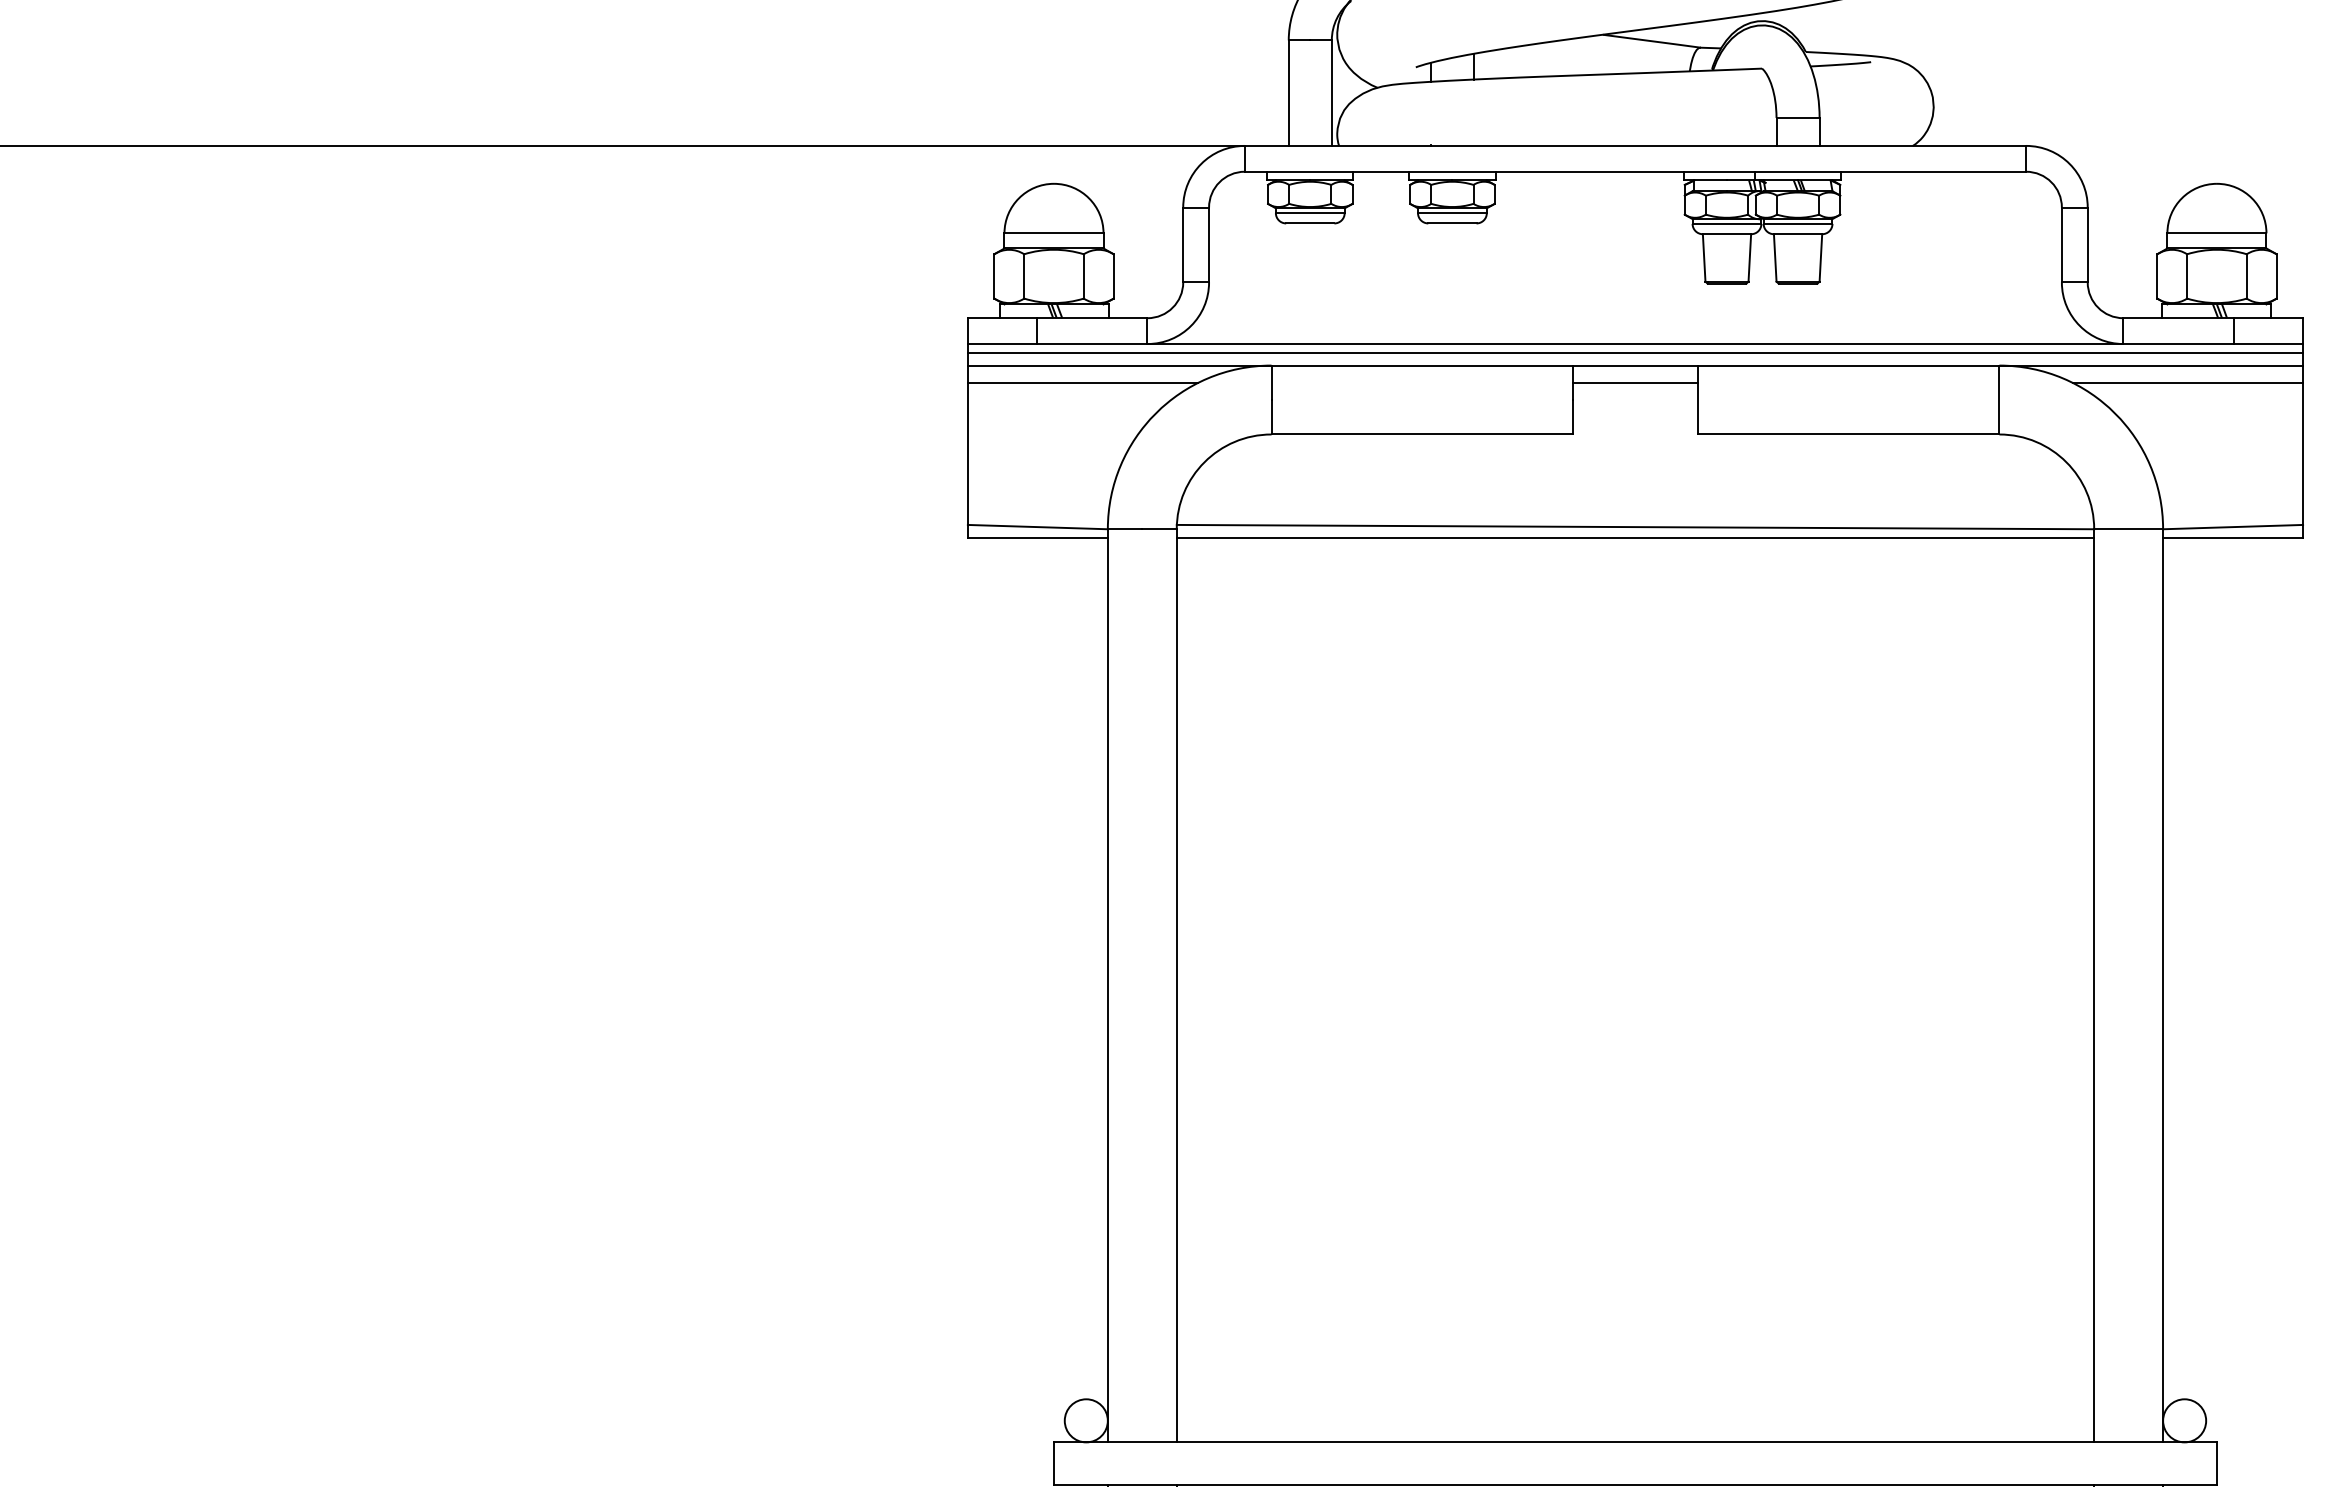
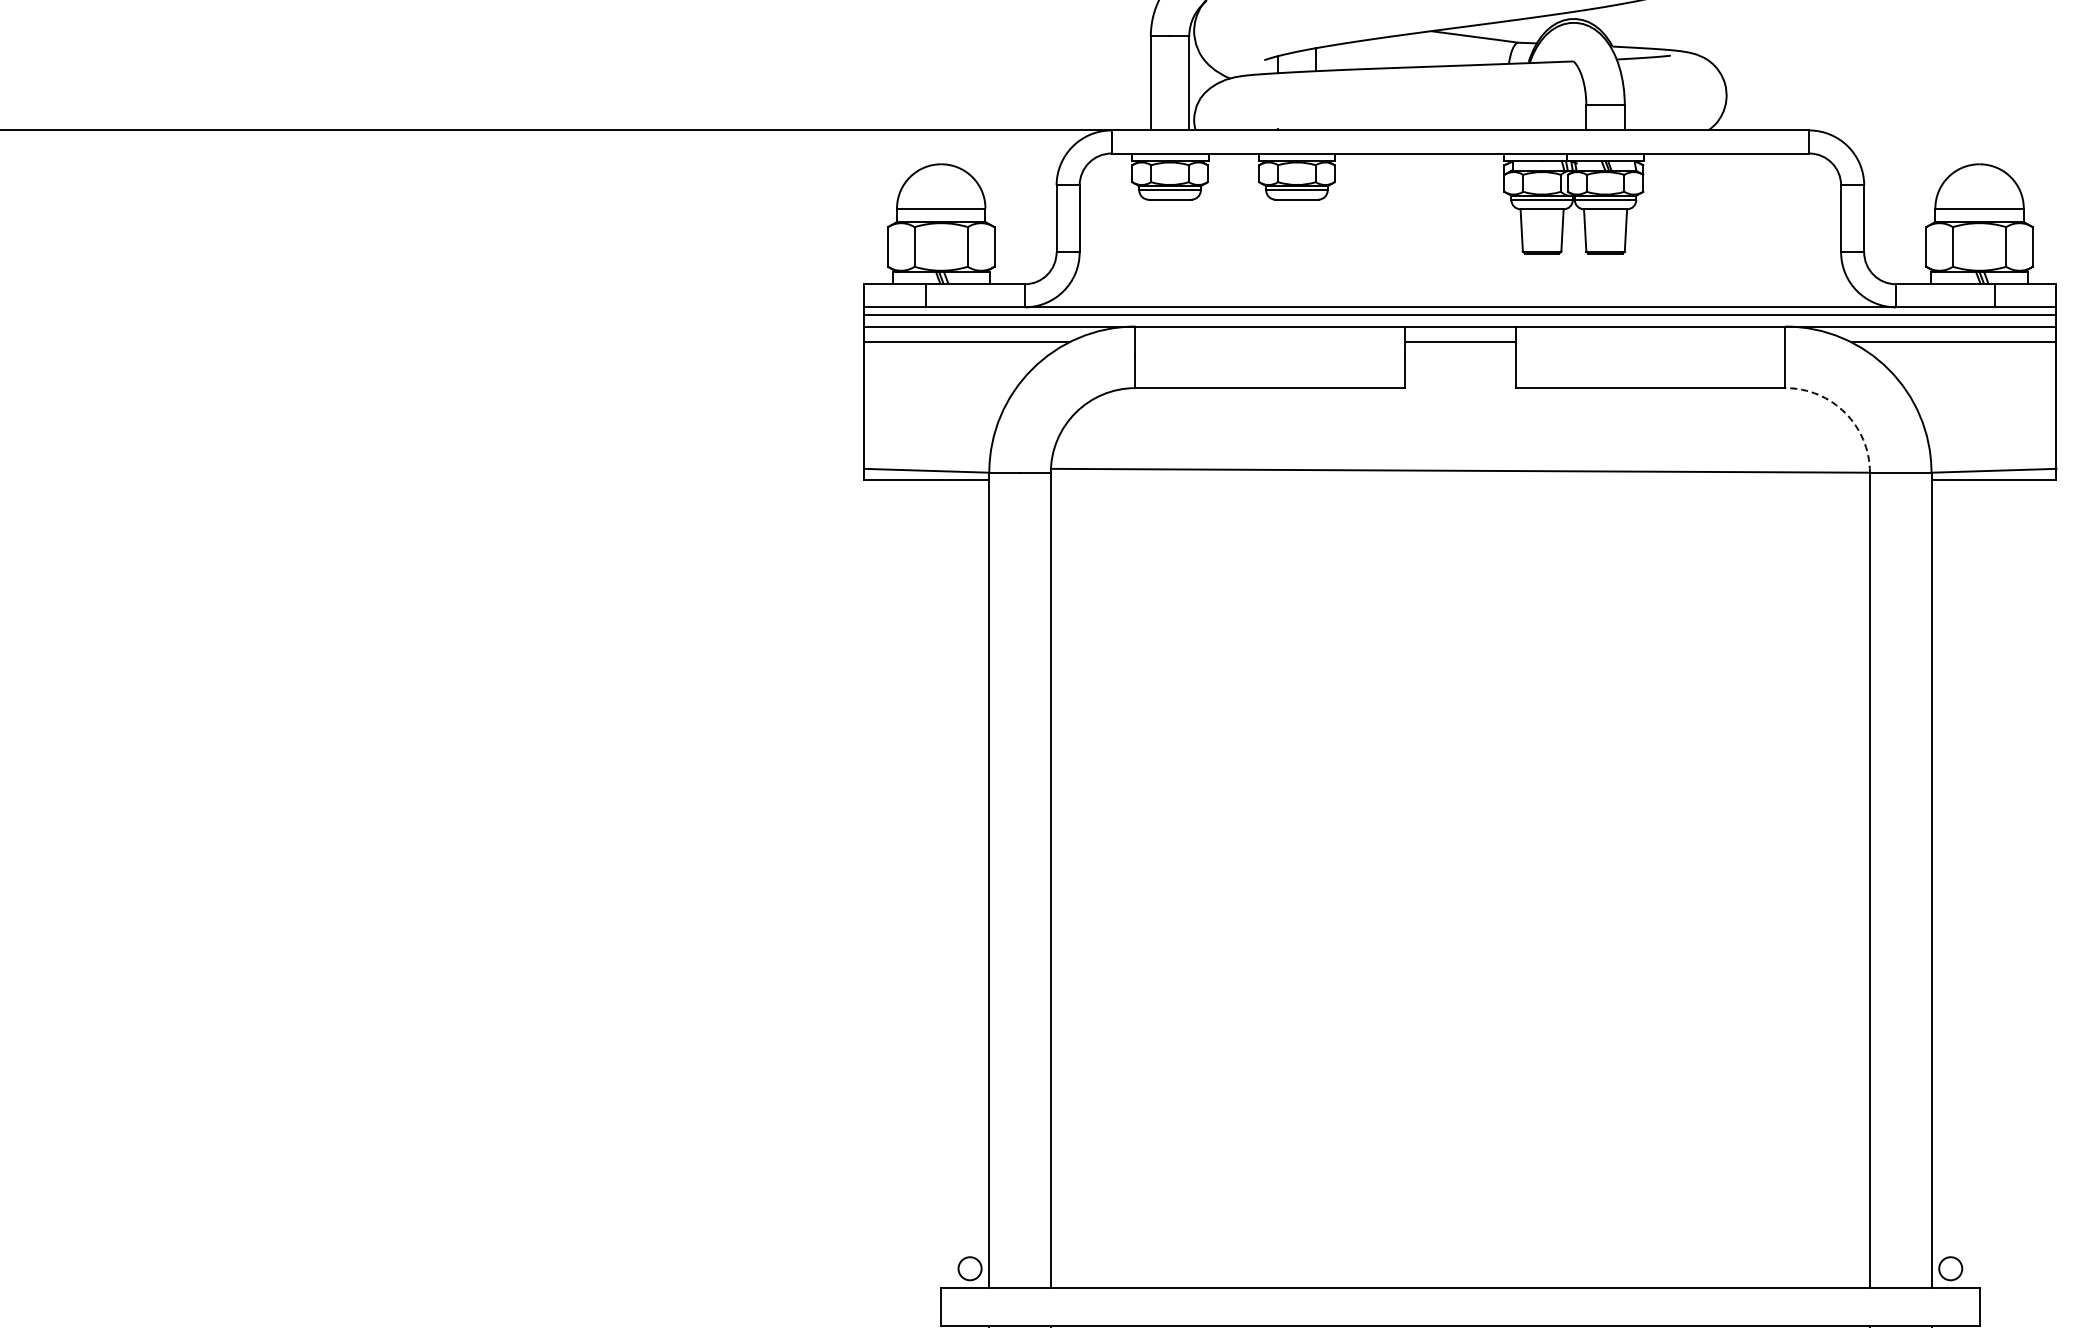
arc: (2066, 461) -> (1845, 412), solid -> dashed
line: (1634, 537) -> (1459, 480), removed
circle: (1085, 1420) -> (969, 1268), size x0.6
circle: (2184, 1420) -> (1950, 1268), size x0.6

